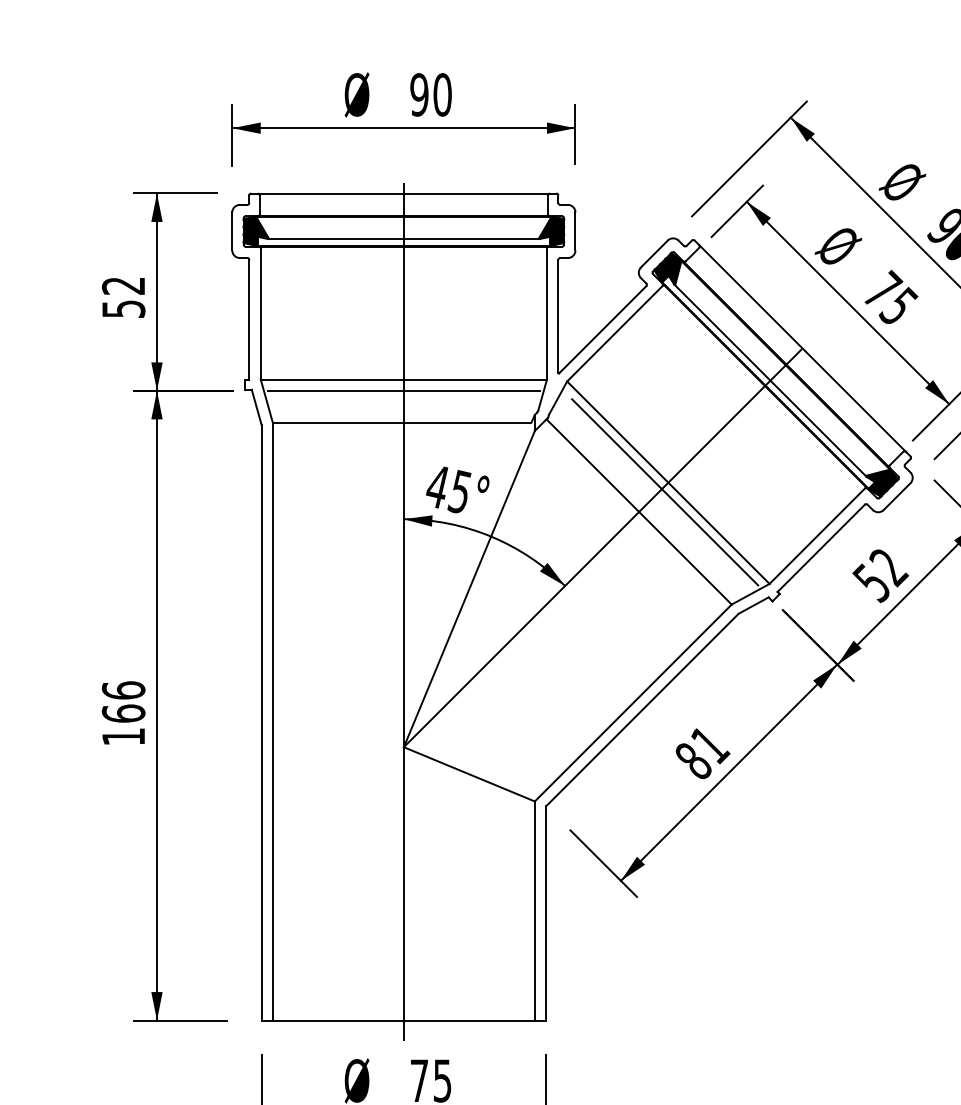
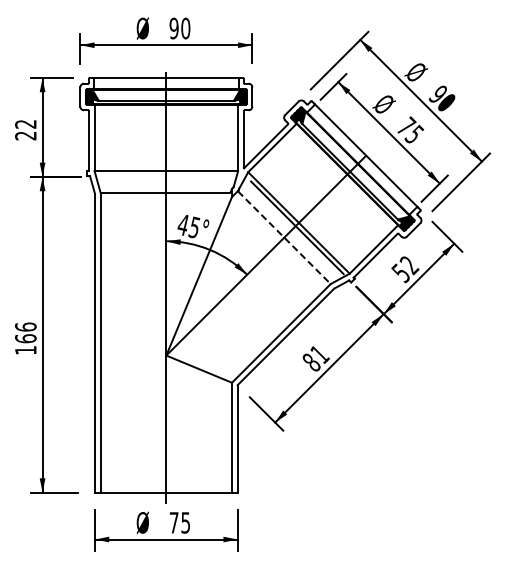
text: (122, 308) -> (25, 135), 52 -> 22
line: (404, 390) -> (166, 176), removed
line: (639, 511) -> (284, 237), solid -> dashed

